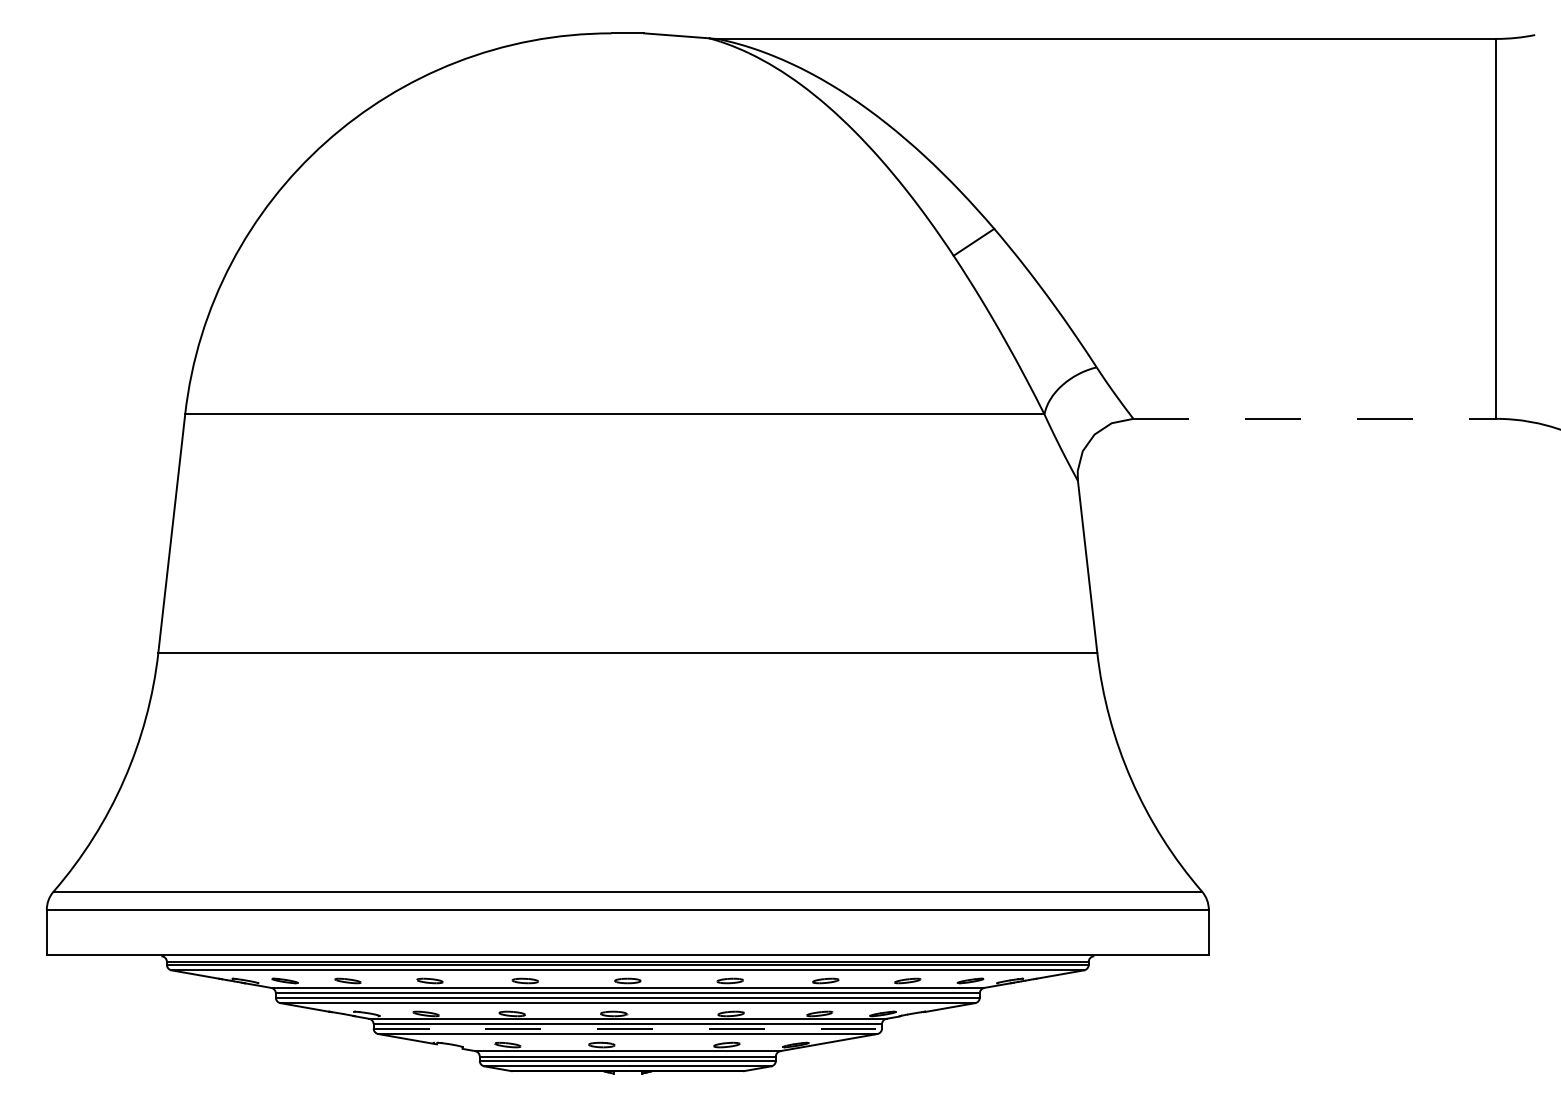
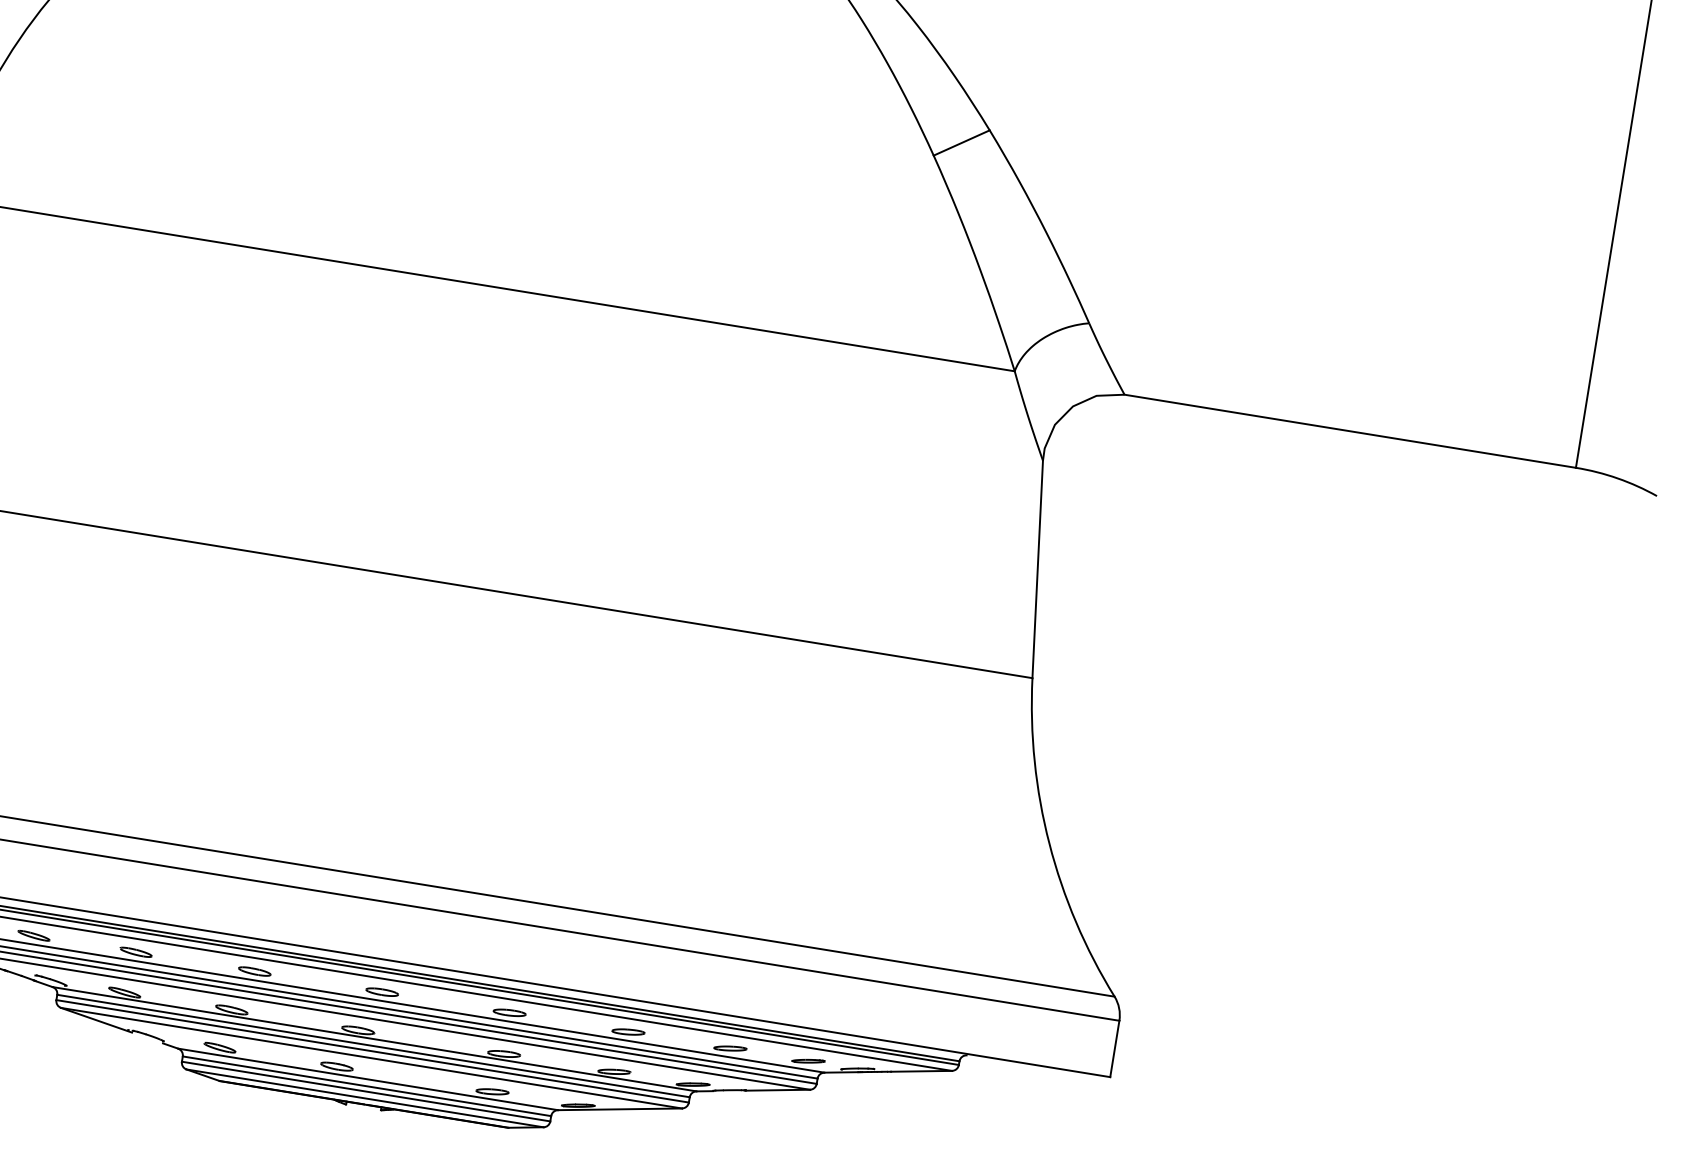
line: (1315, 418) -> (1351, 430), dashed -> solid
line: (628, 1028) -> (373, 1051), dashed -> solid

